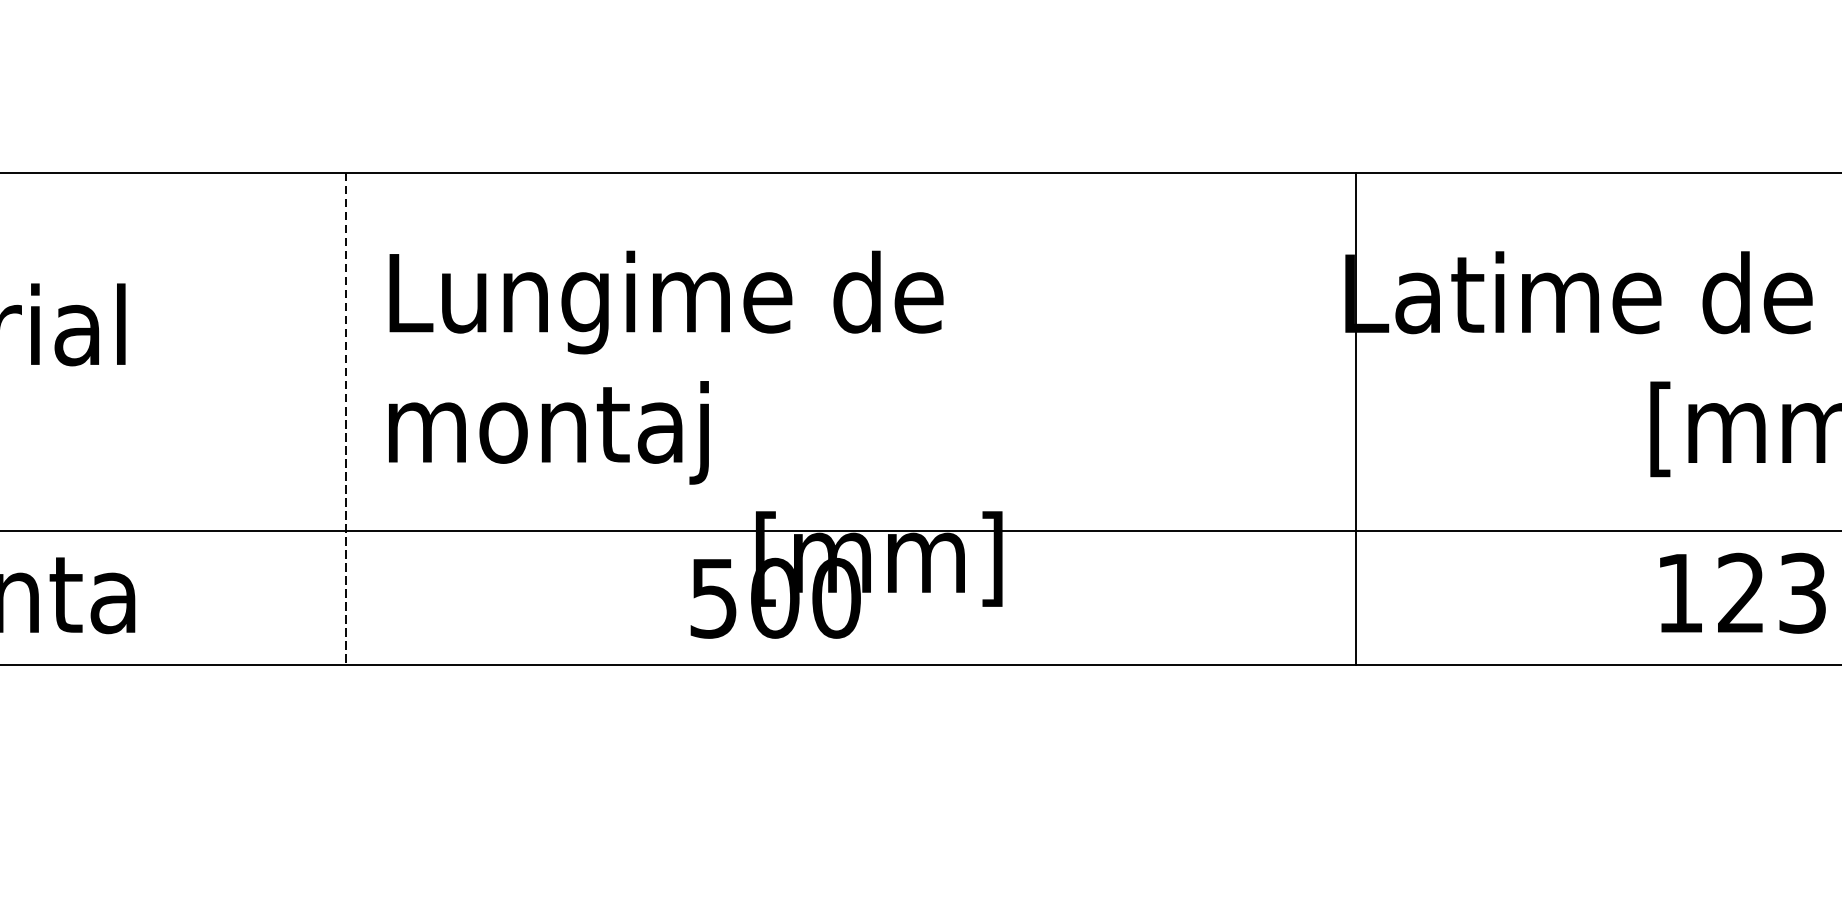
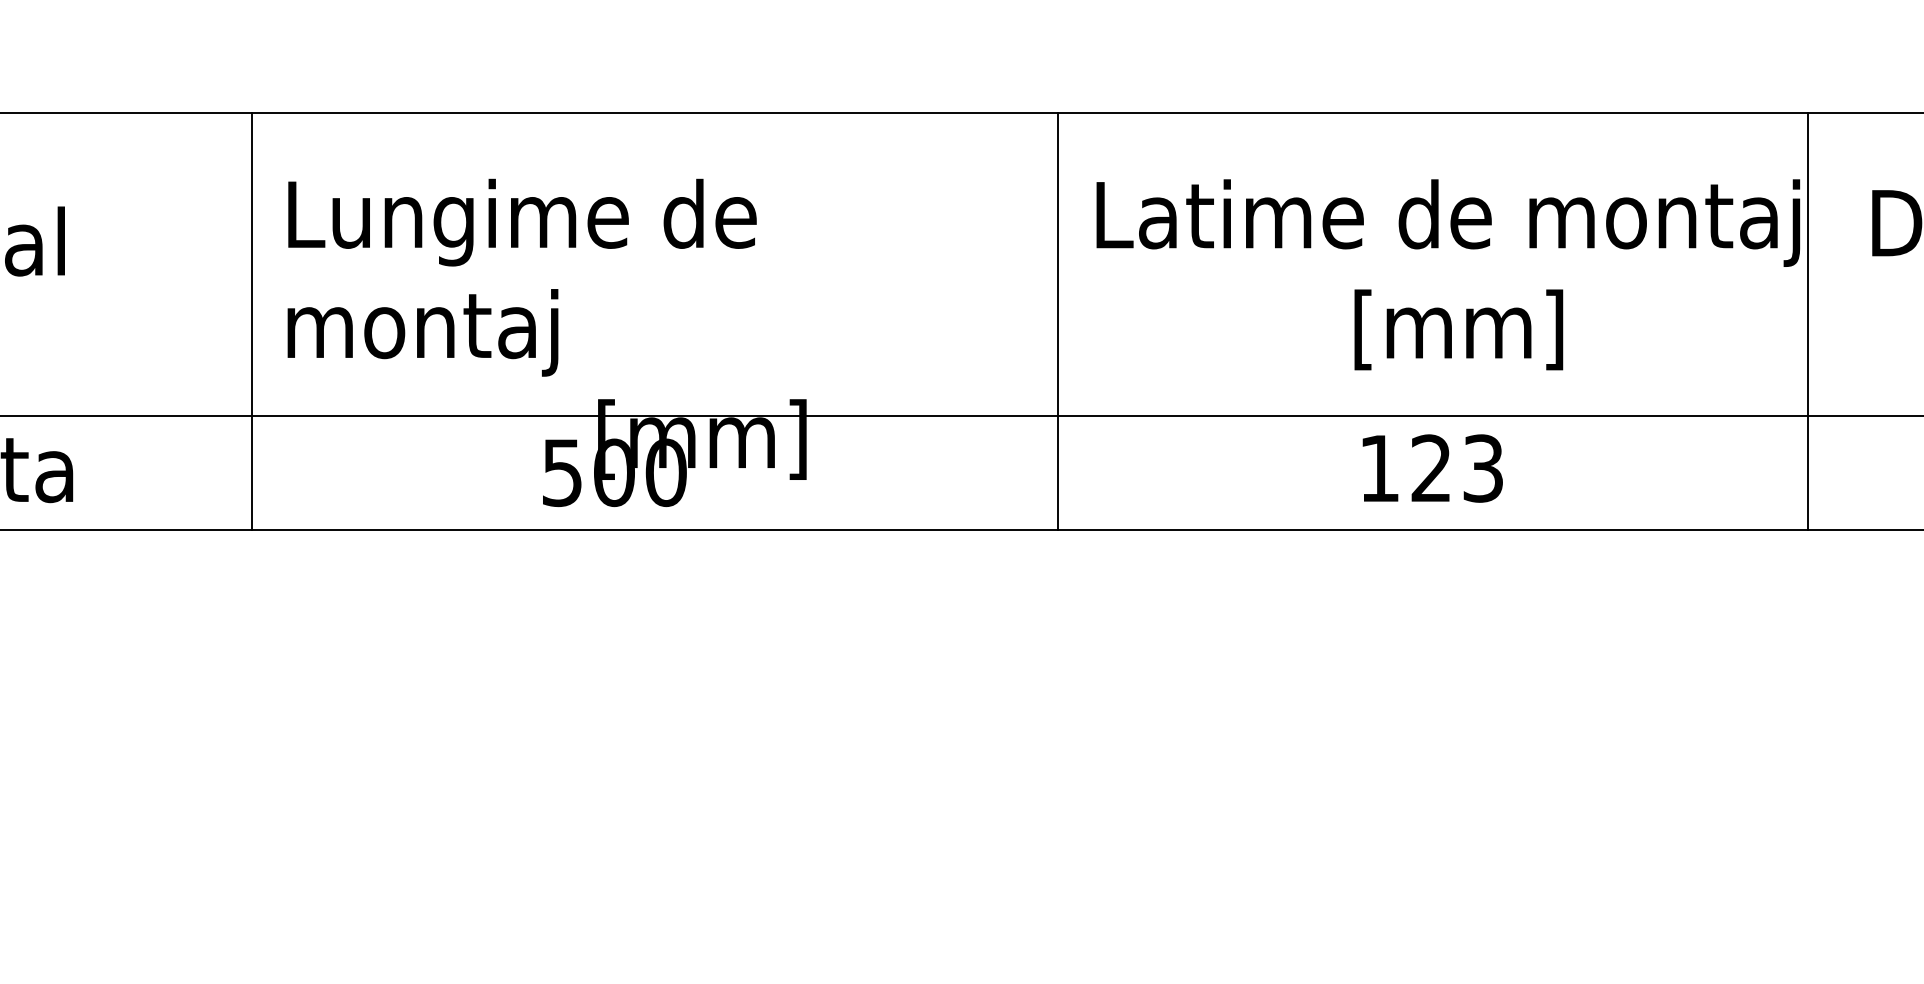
line: (346, 419) -> (251, 321), dashed -> solid
line: (1355, 419) -> (1058, 321), moved

